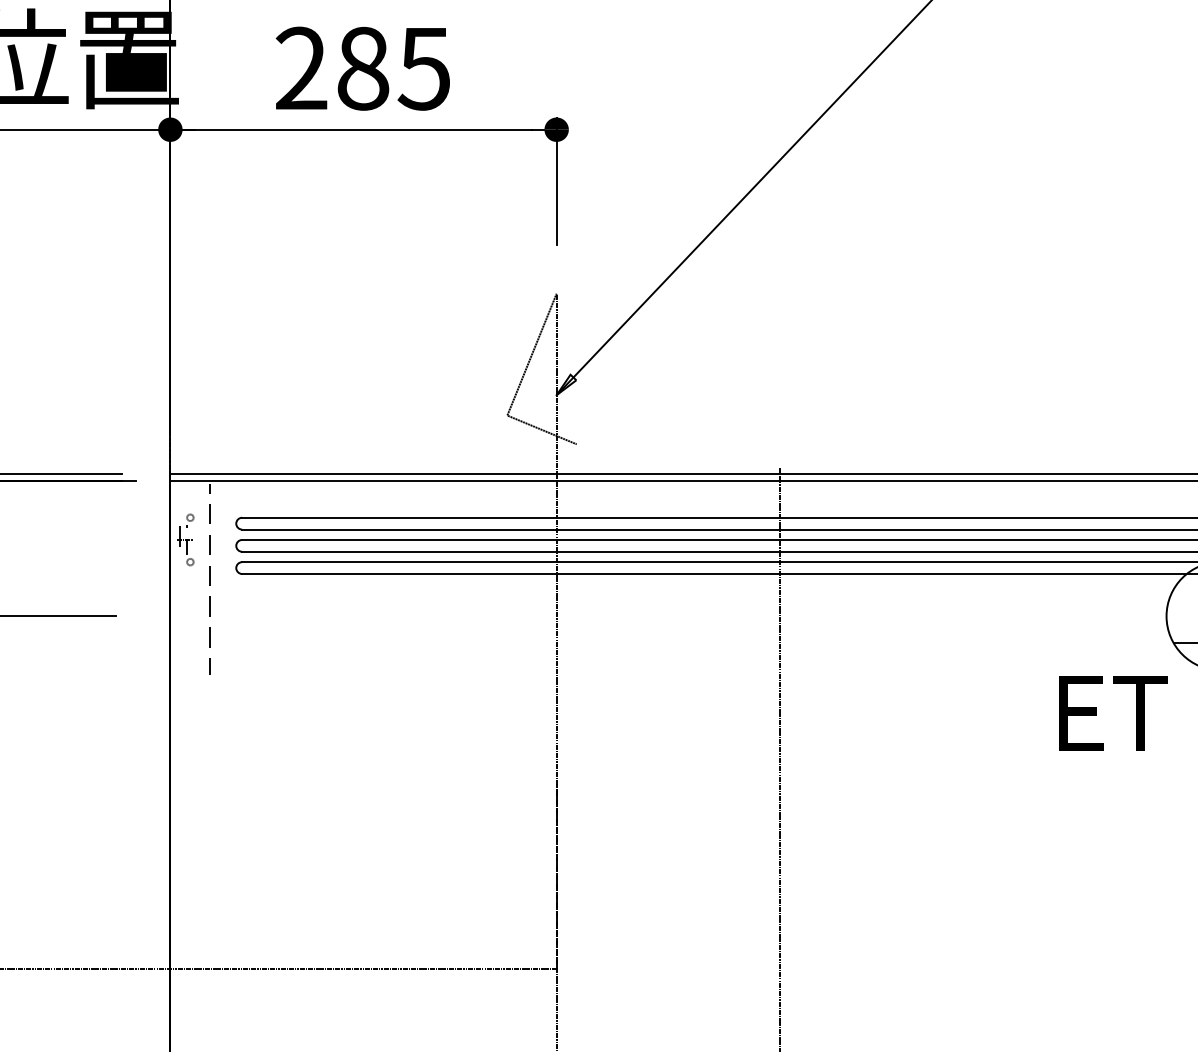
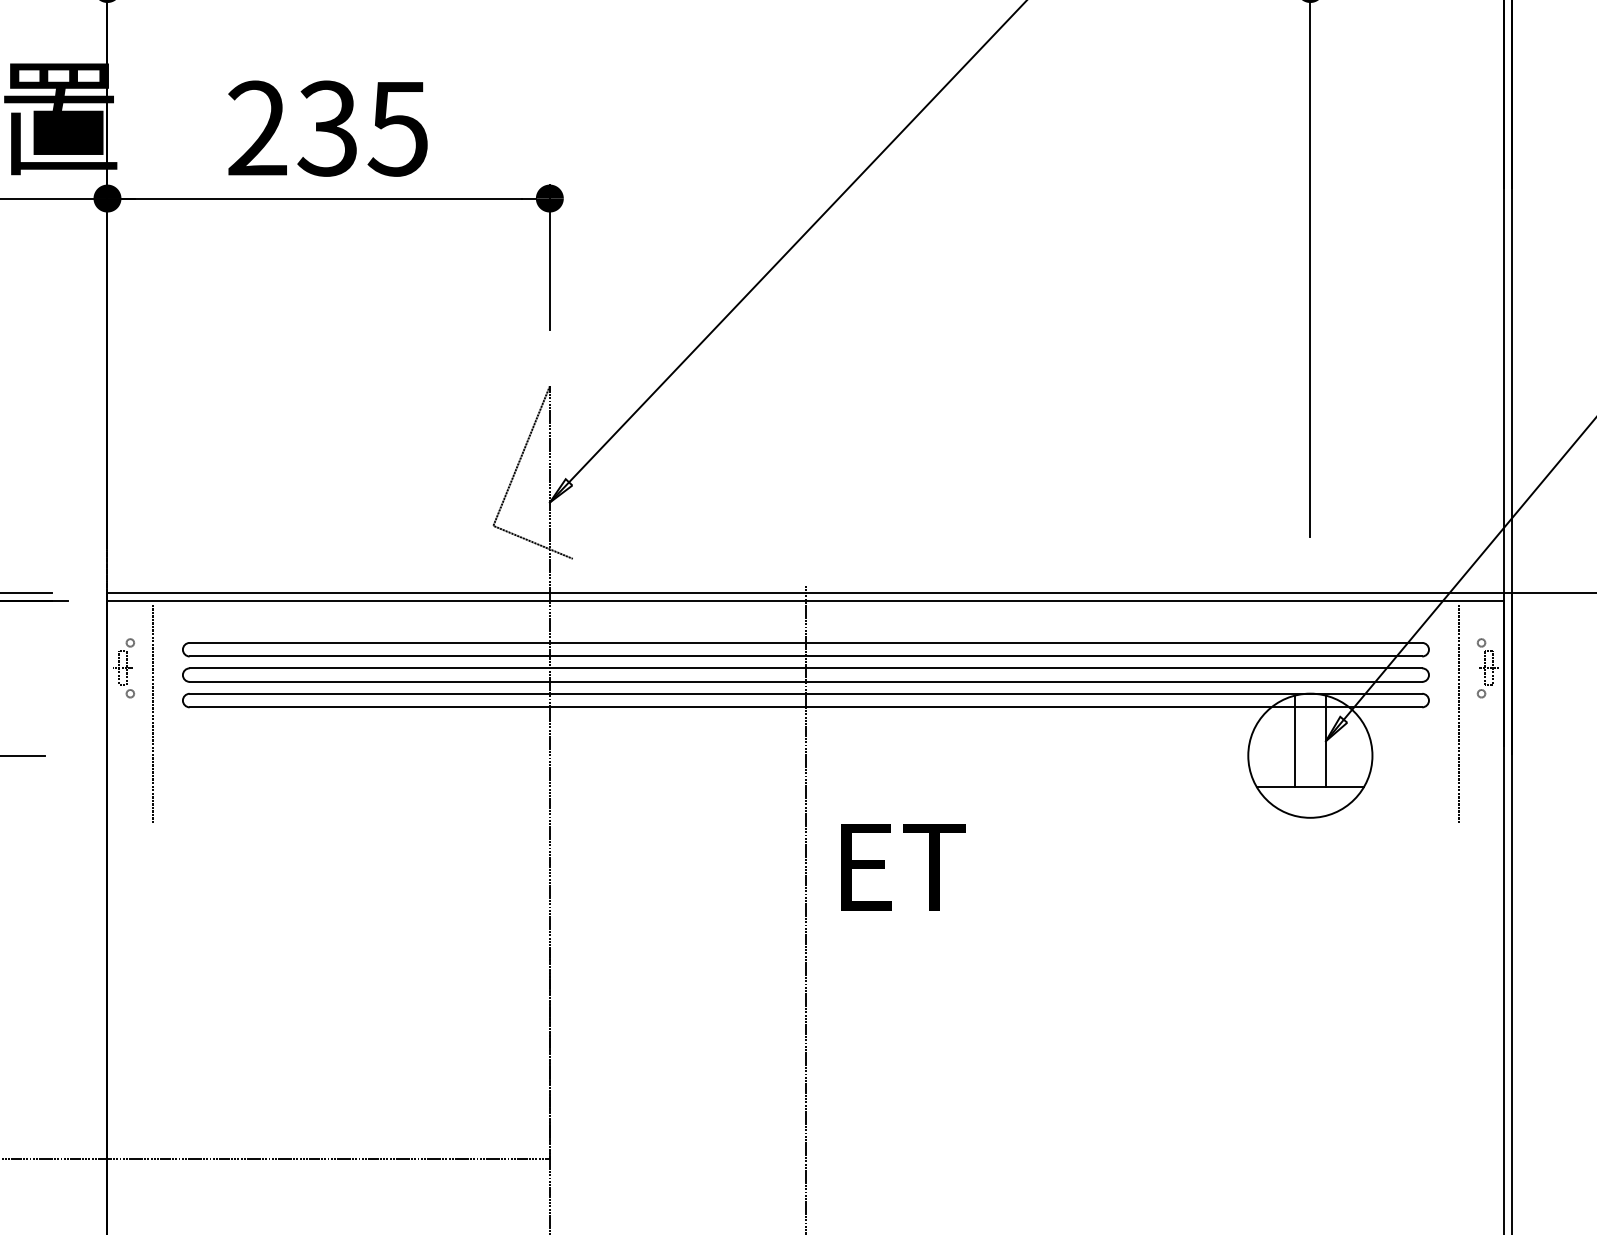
text: (362, 68) -> (327, 128), 285 -> 235
text: (1113, 713) -> (903, 867), moved

